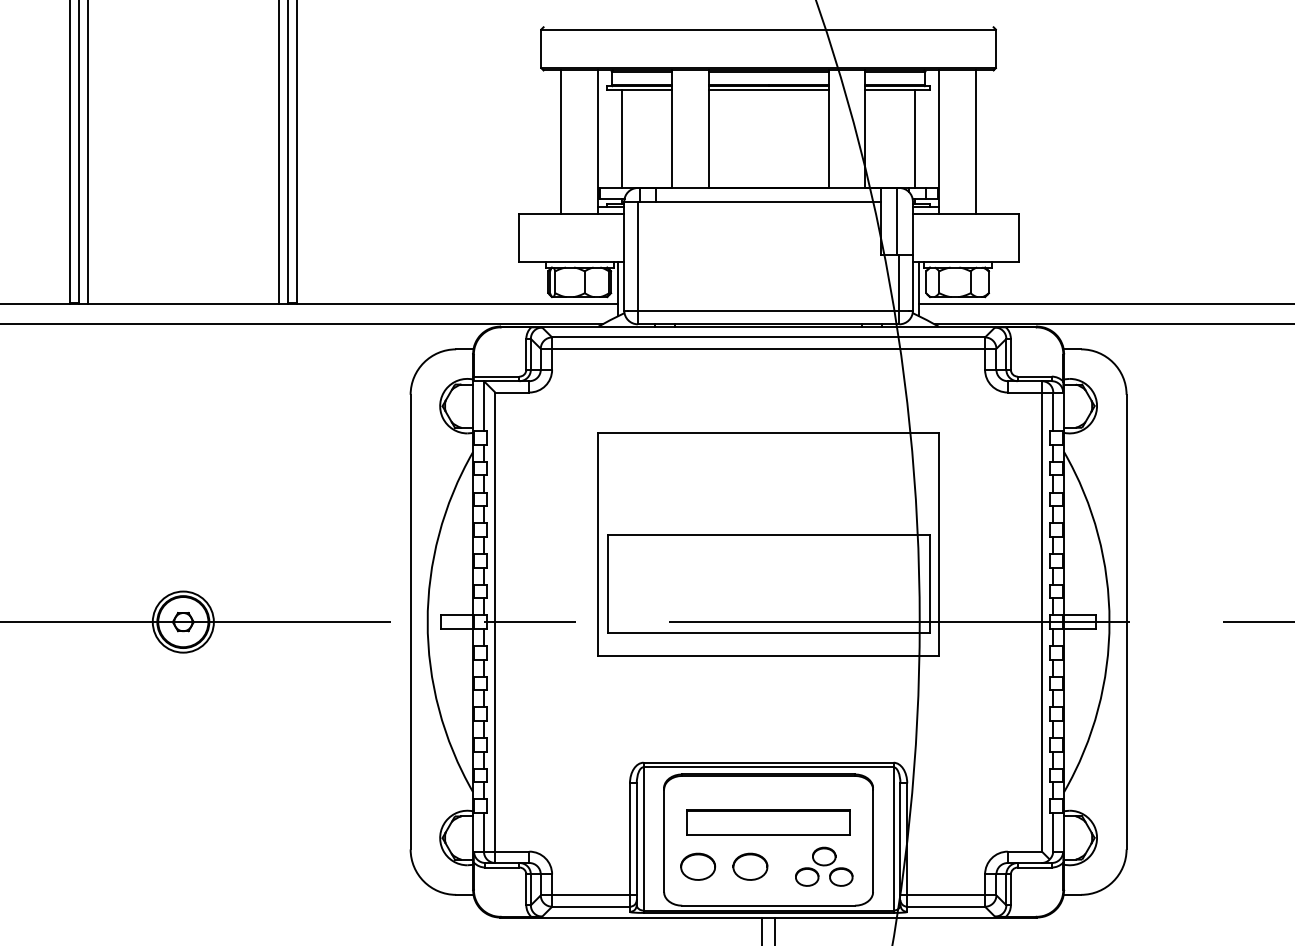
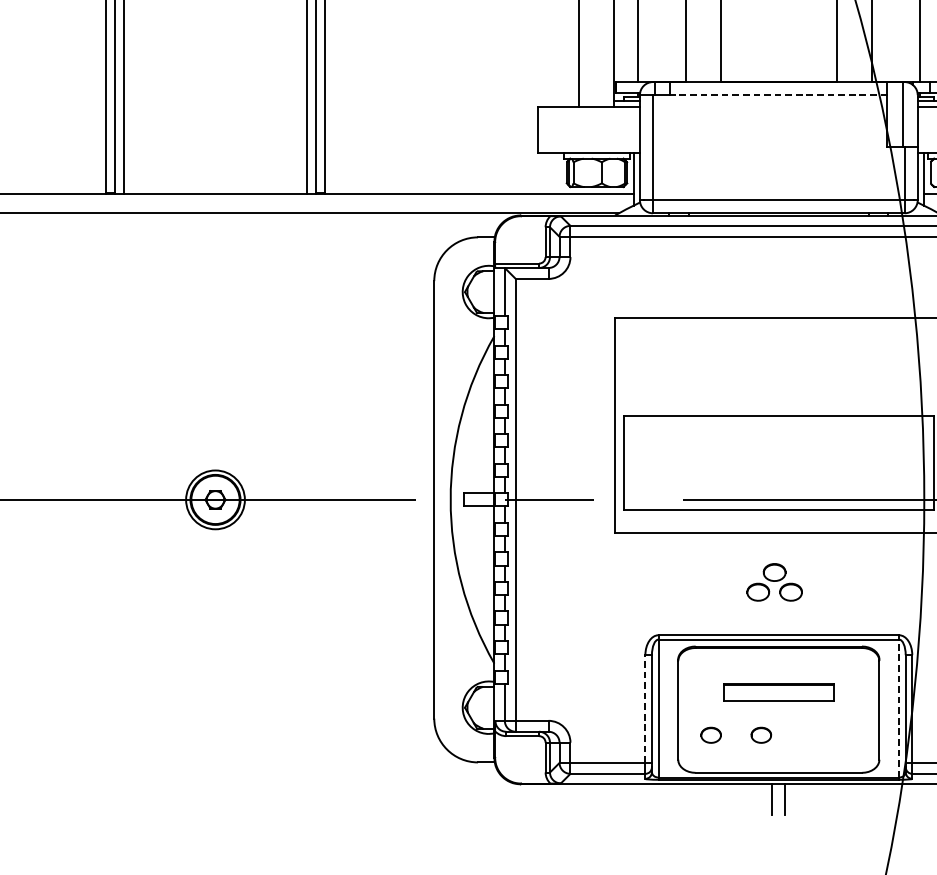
line: (768, 201) -> (778, 95), solid -> dashed
part: (768, 822) -> (778, 692), size x0.7
line: (629, 838) -> (644, 708), solid -> dashed
line: (893, 838) -> (899, 708), solid -> dashed
part: (698, 866) -> (711, 735), size x0.6
part: (750, 866) -> (761, 735), size x0.6
part: (824, 866) -> (774, 582), moved

